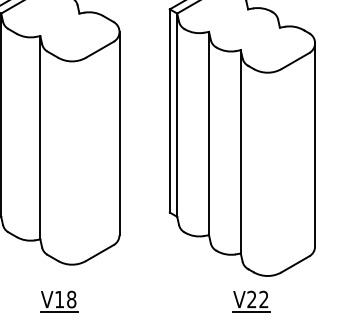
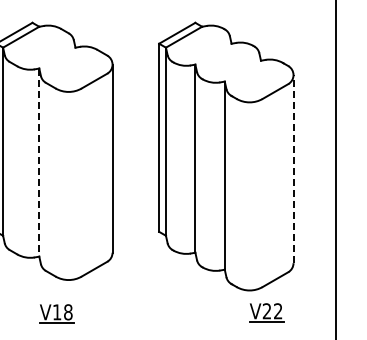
line: (40, 138) -> (39, 163), solid -> dashed
line: (315, 144) -> (293, 168), solid -> dashed
part: (251, 300) -> (266, 312), moved

